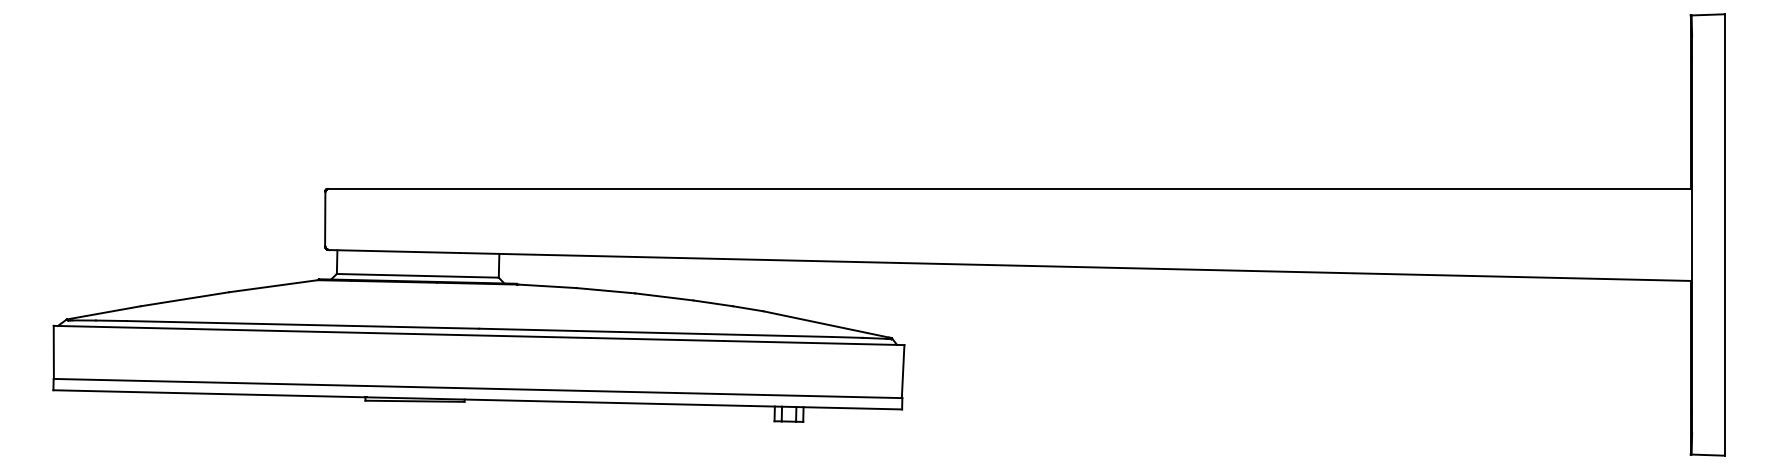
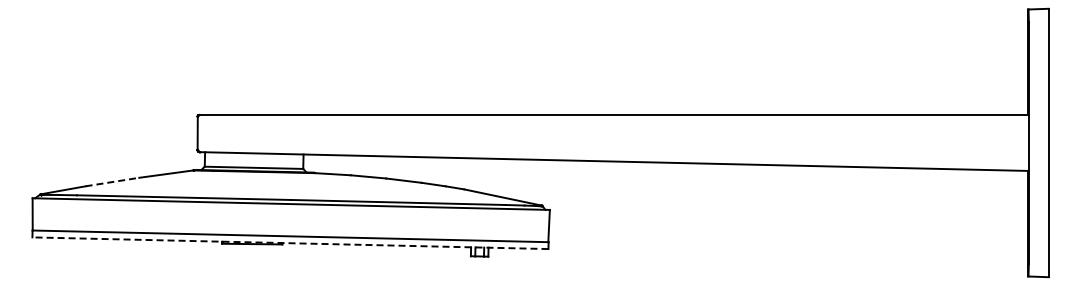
line: (185, 298) -> (112, 181), solid -> dashed
line: (476, 400) -> (289, 243), solid -> dashed

